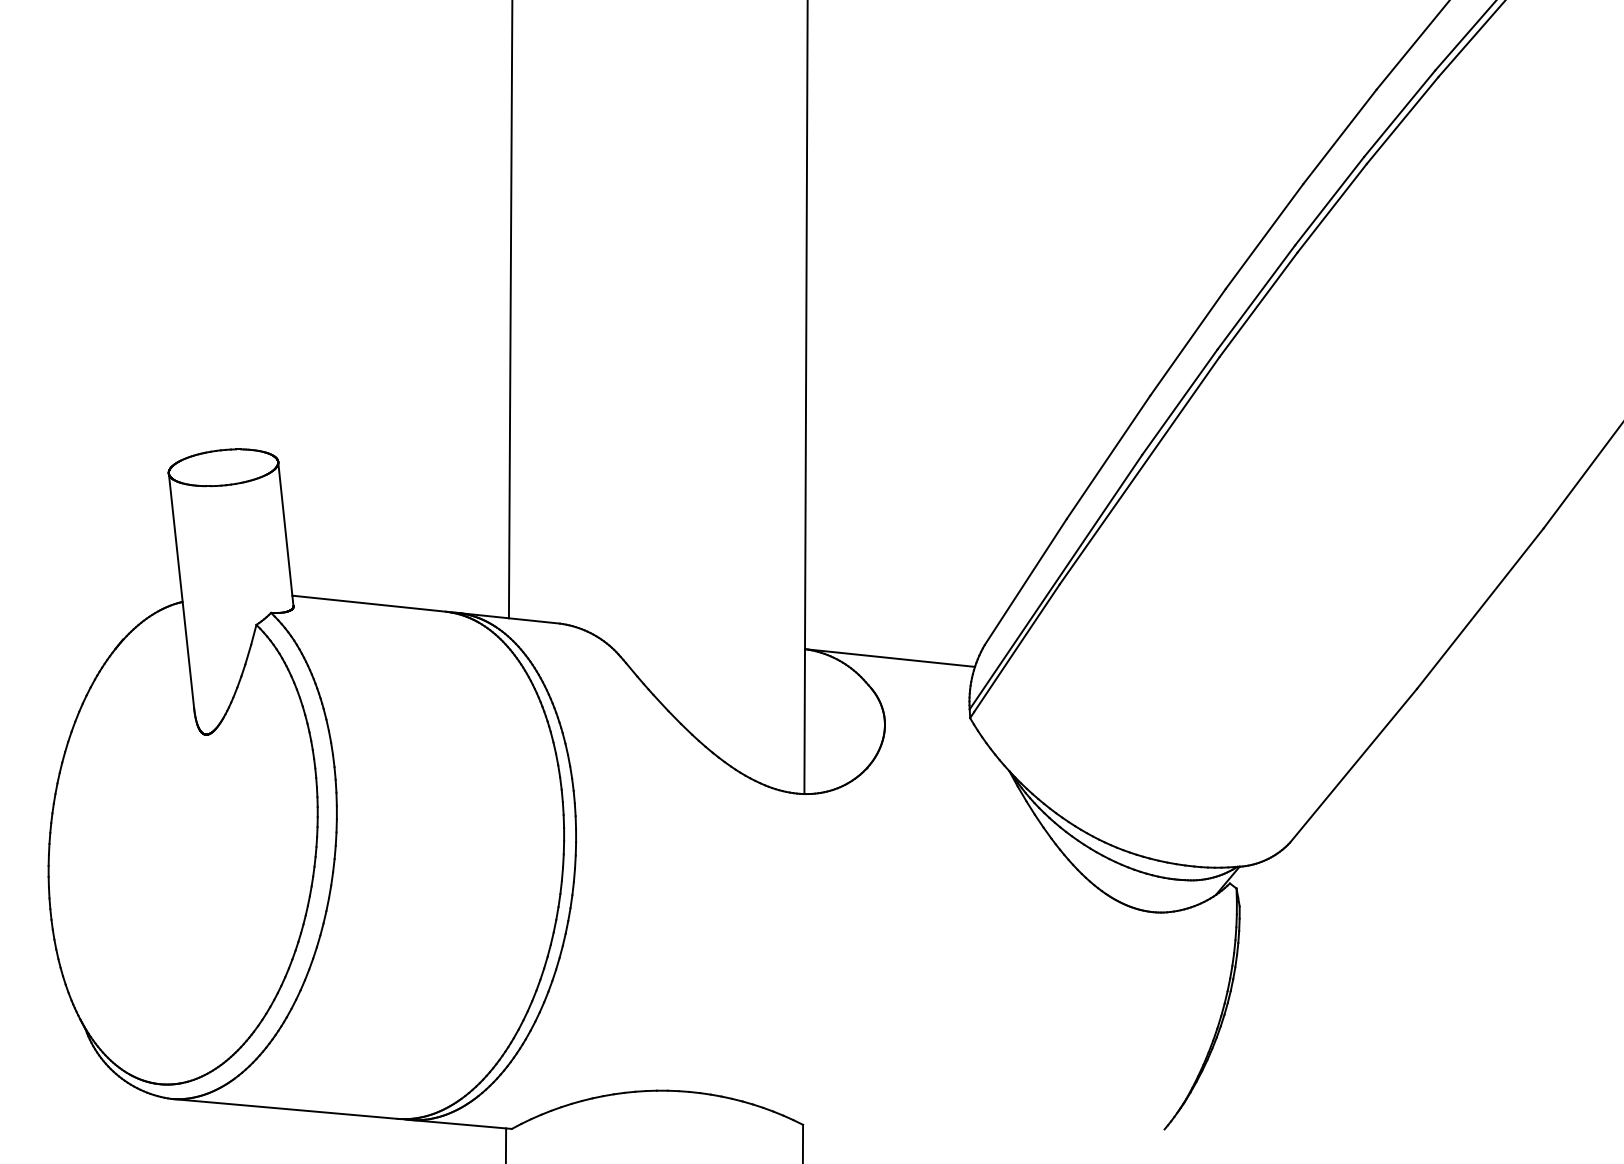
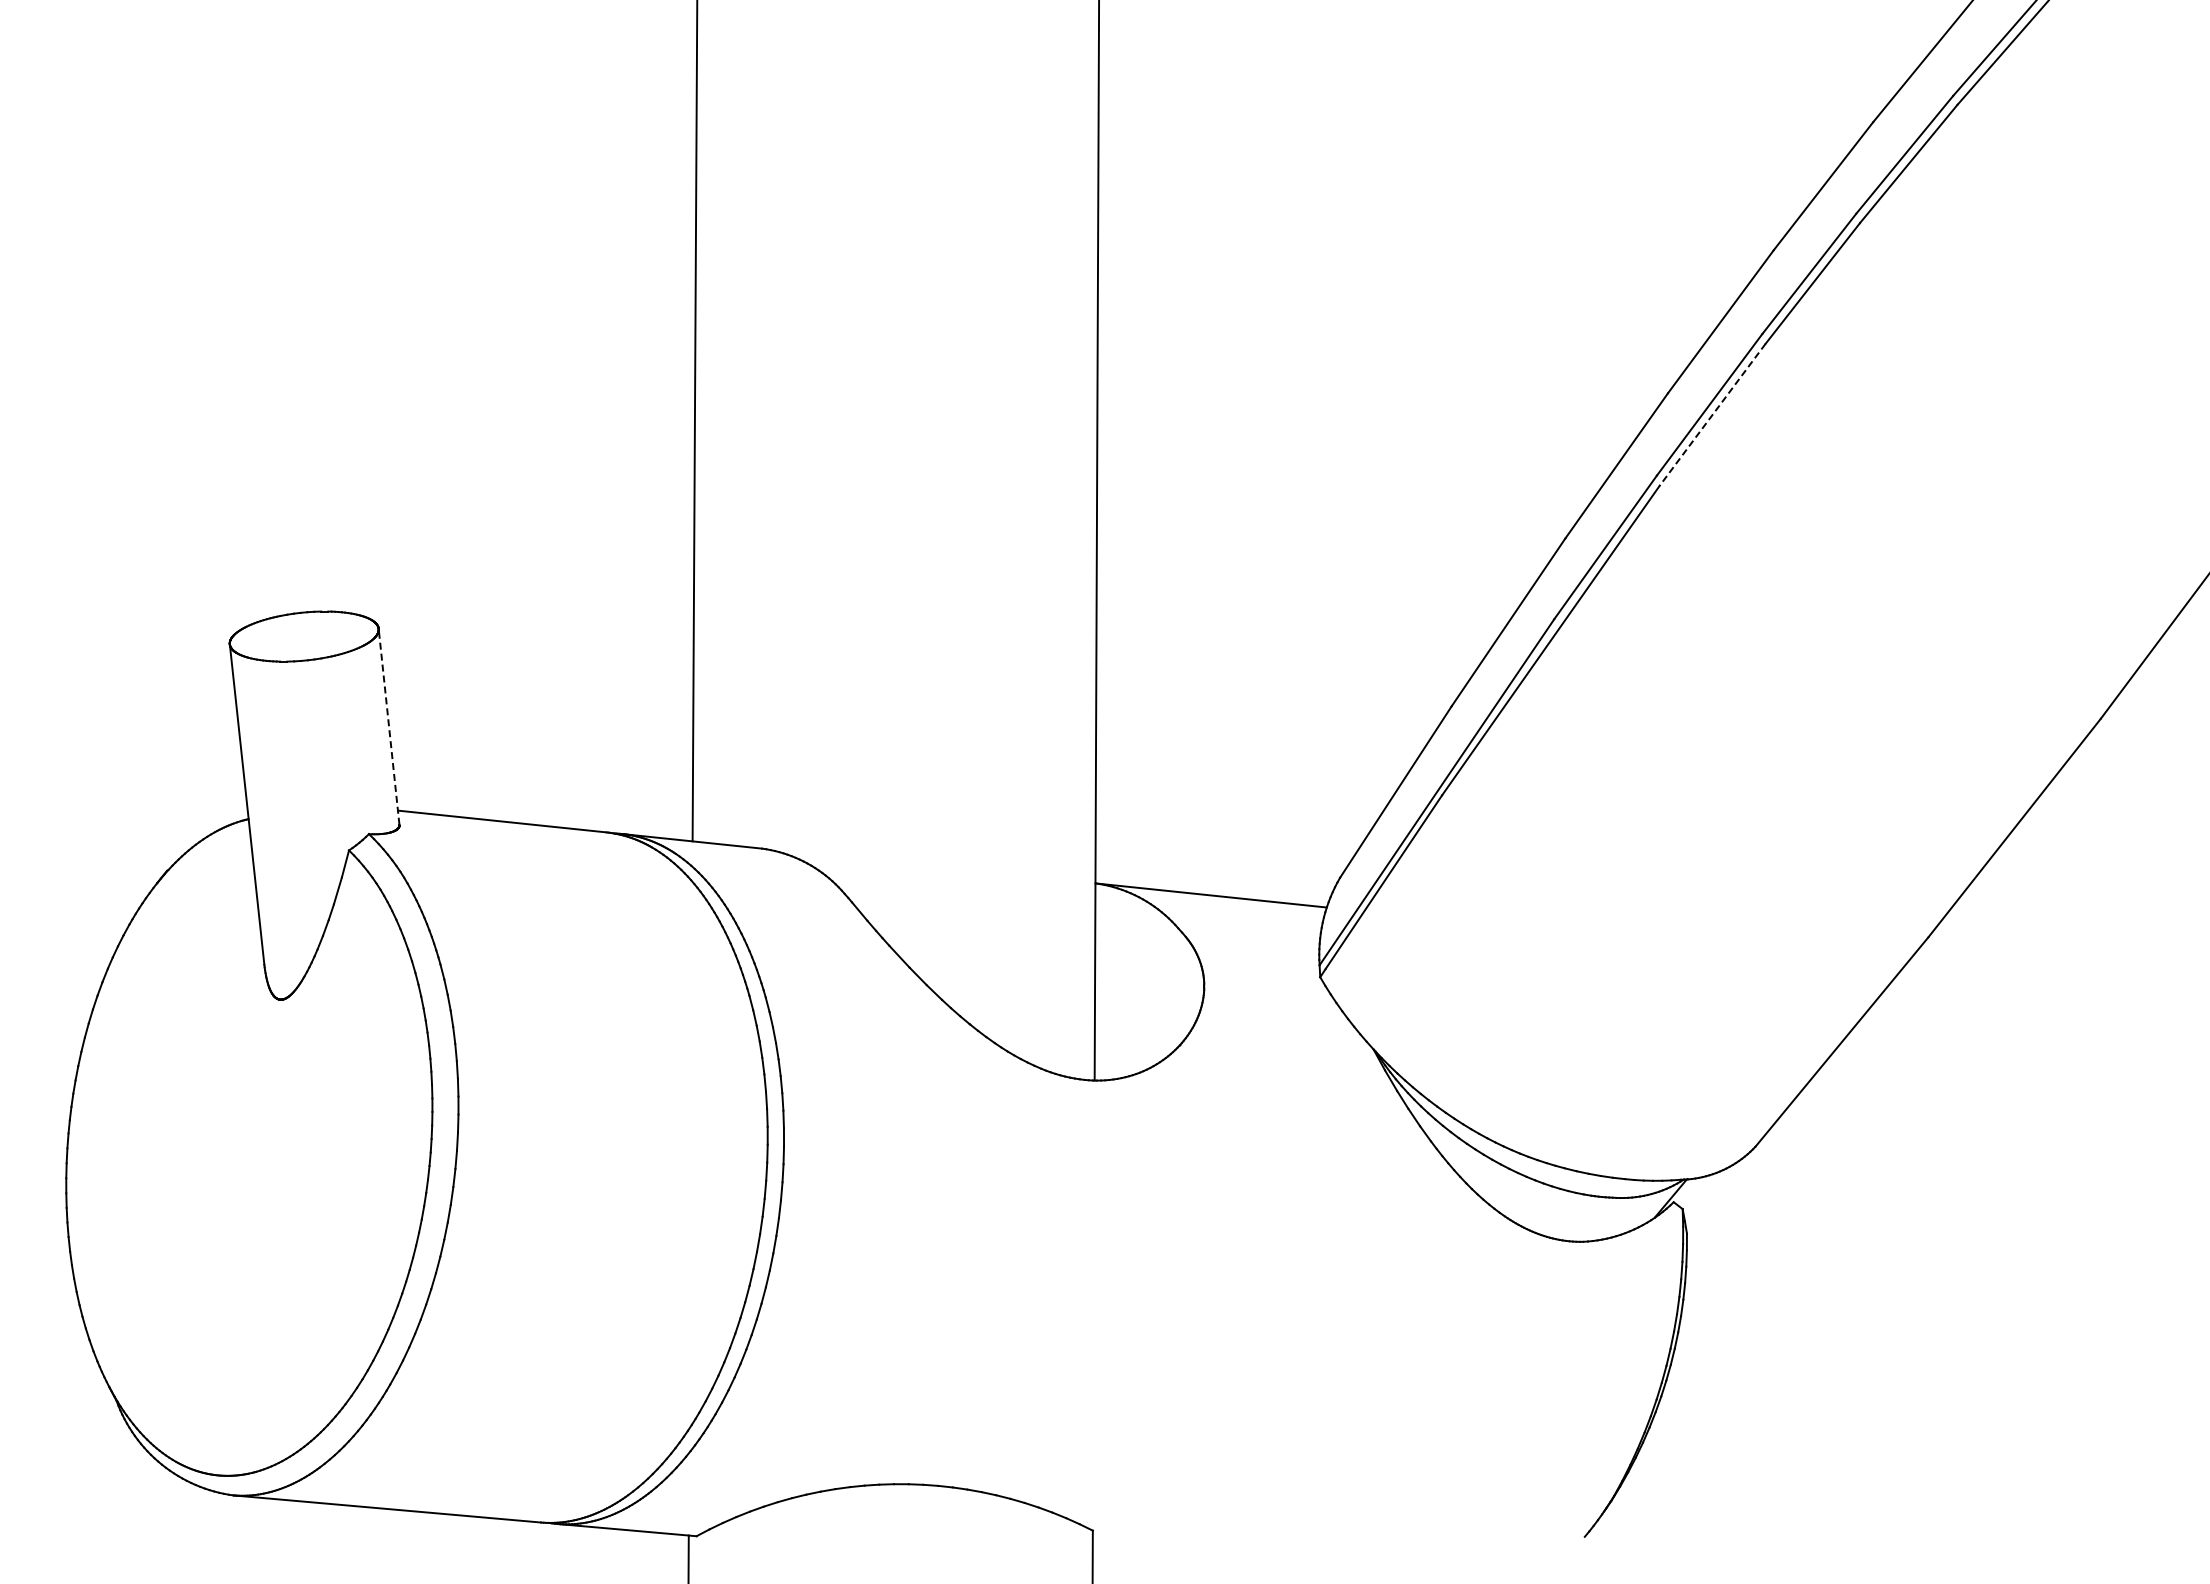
line: (1258, 304) -> (1712, 414), solid -> dashed
line: (286, 533) -> (389, 726), solid -> dashed

